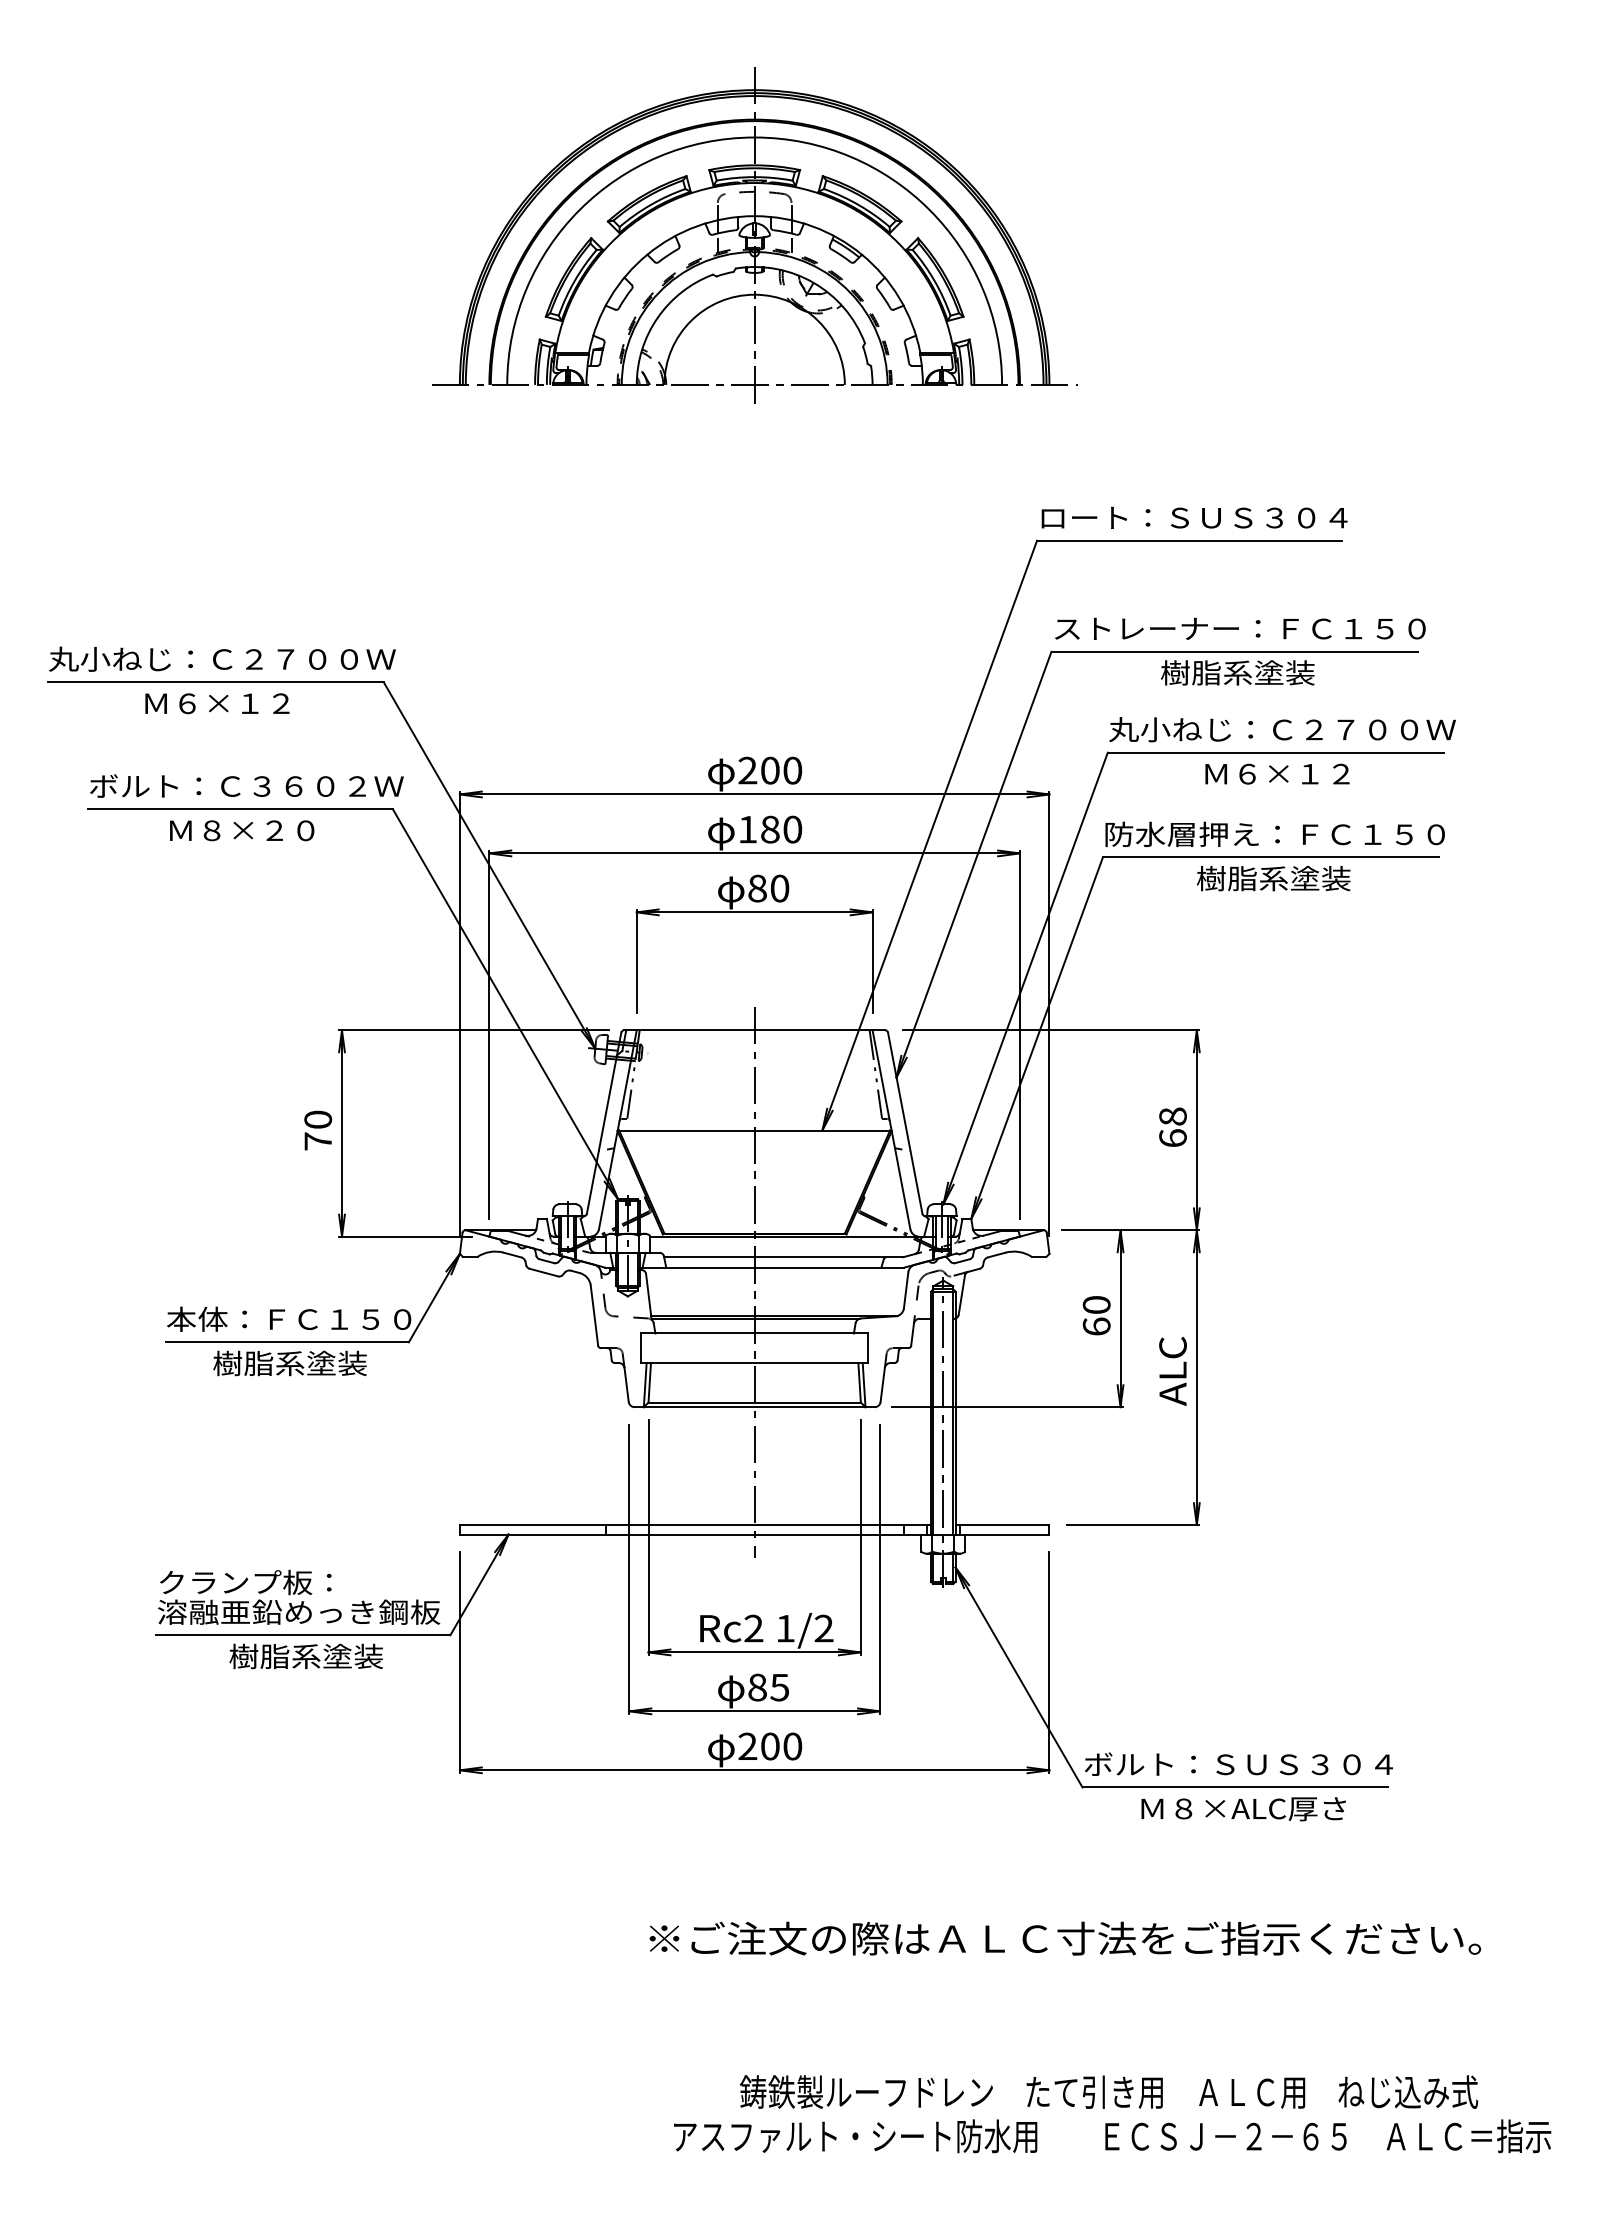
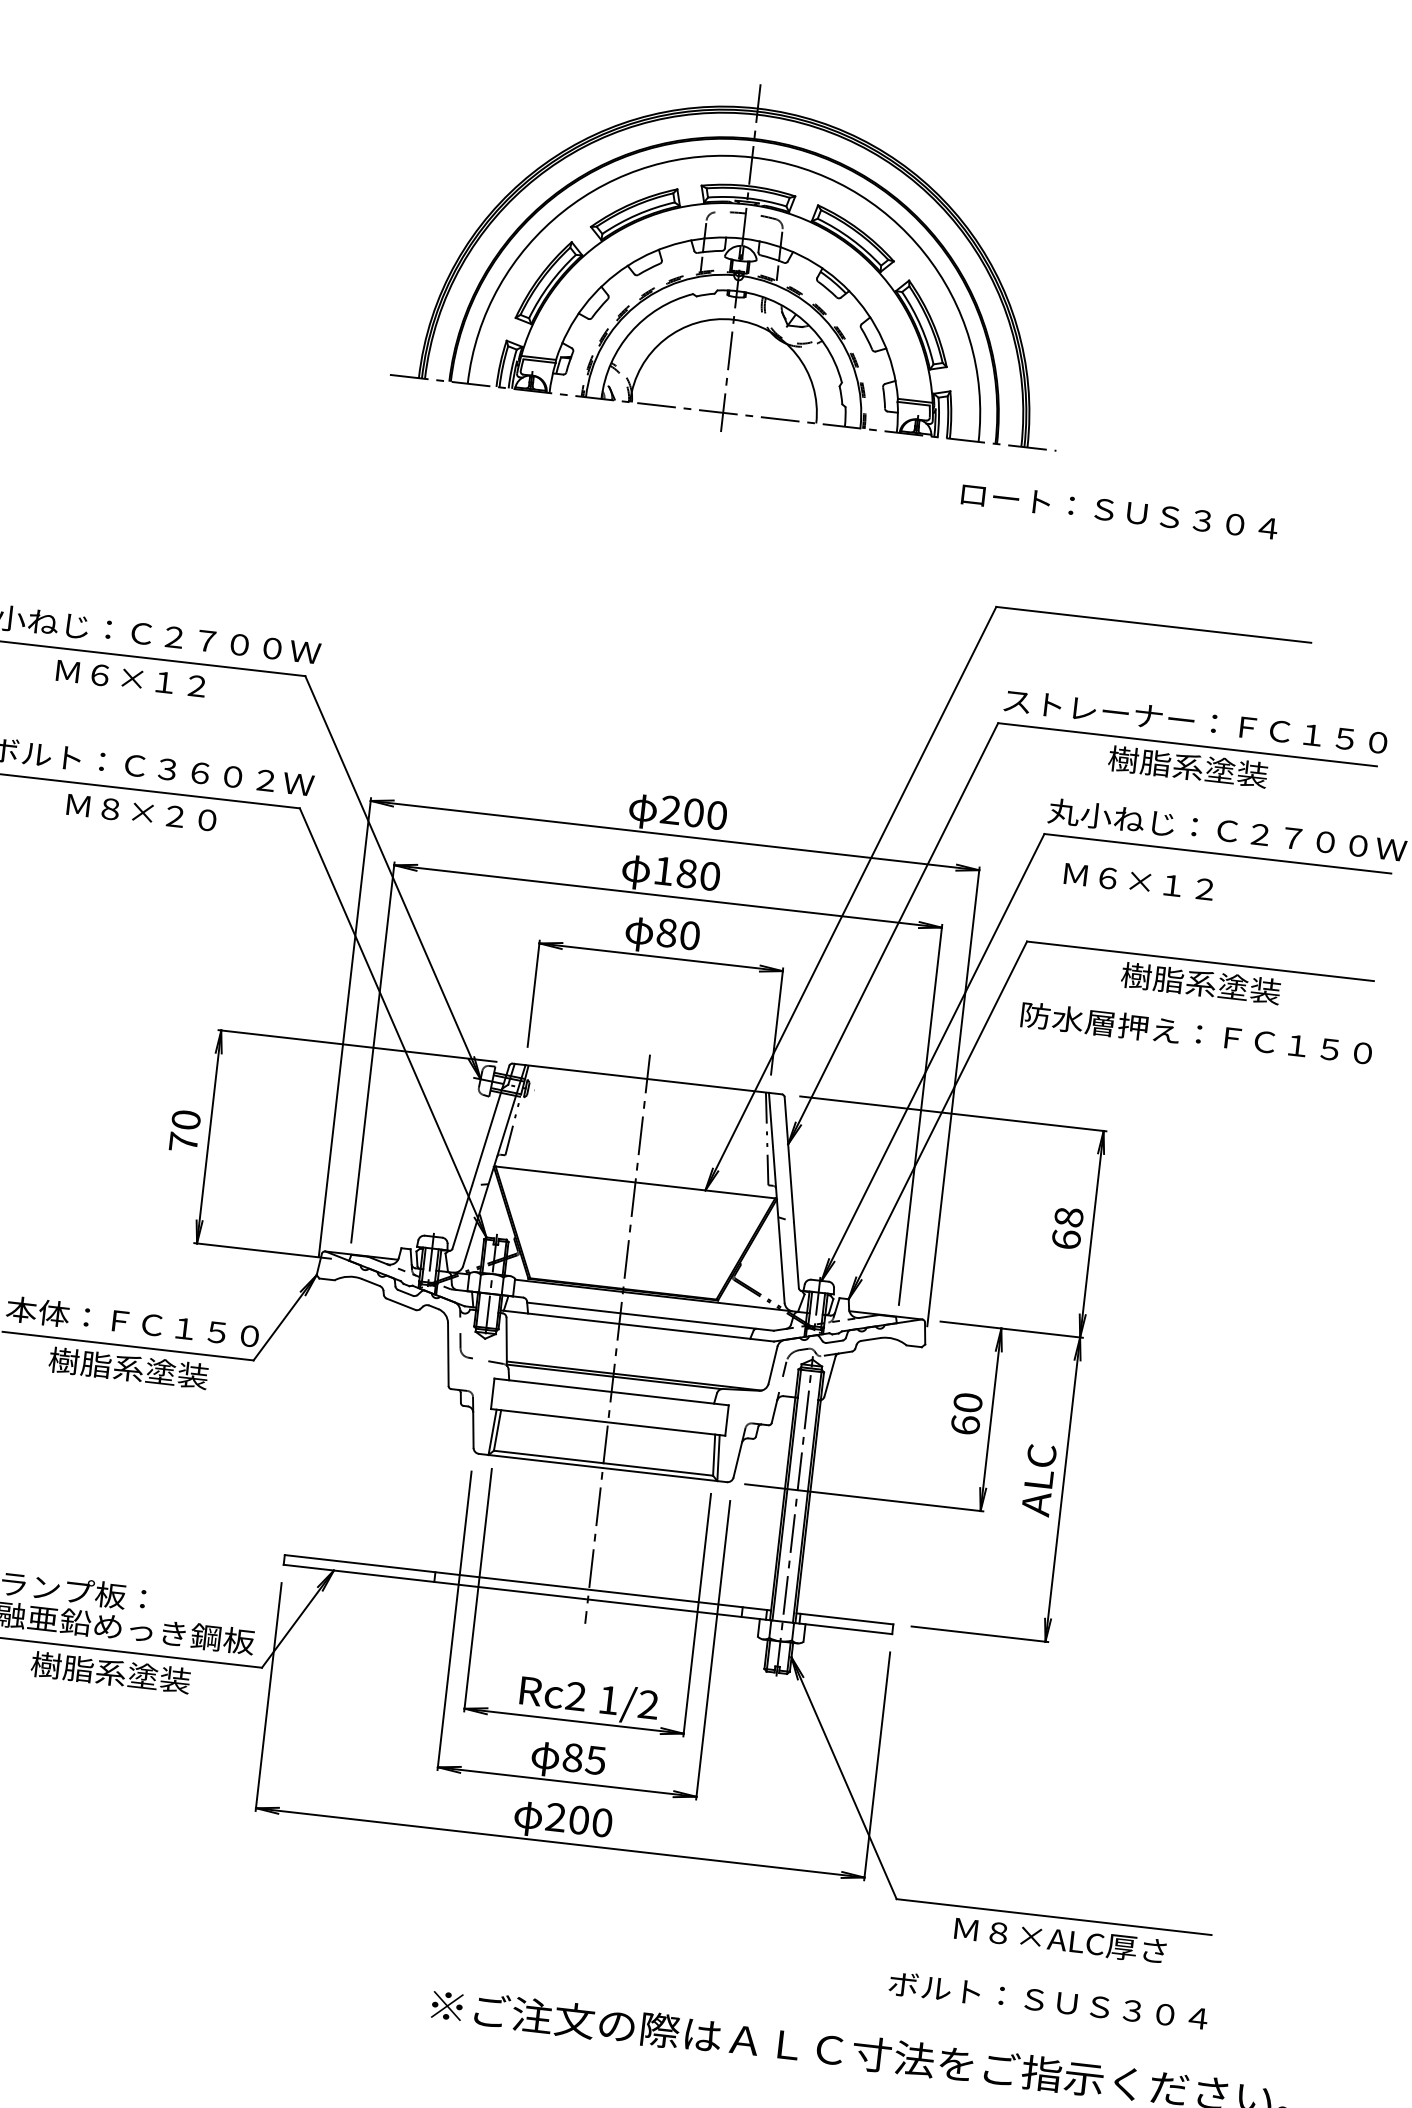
text: (1194, 517) -> (1119, 510), moved
text: (1277, 773) -> (1139, 881), moved
text: (1274, 833) -> (1196, 1033), moved
text: (1238, 1763) -> (1048, 2000), moved

